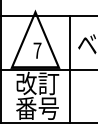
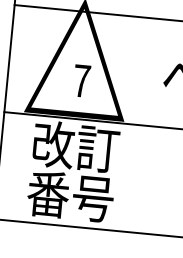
line: (70, 69) -> (144, 124), removed

